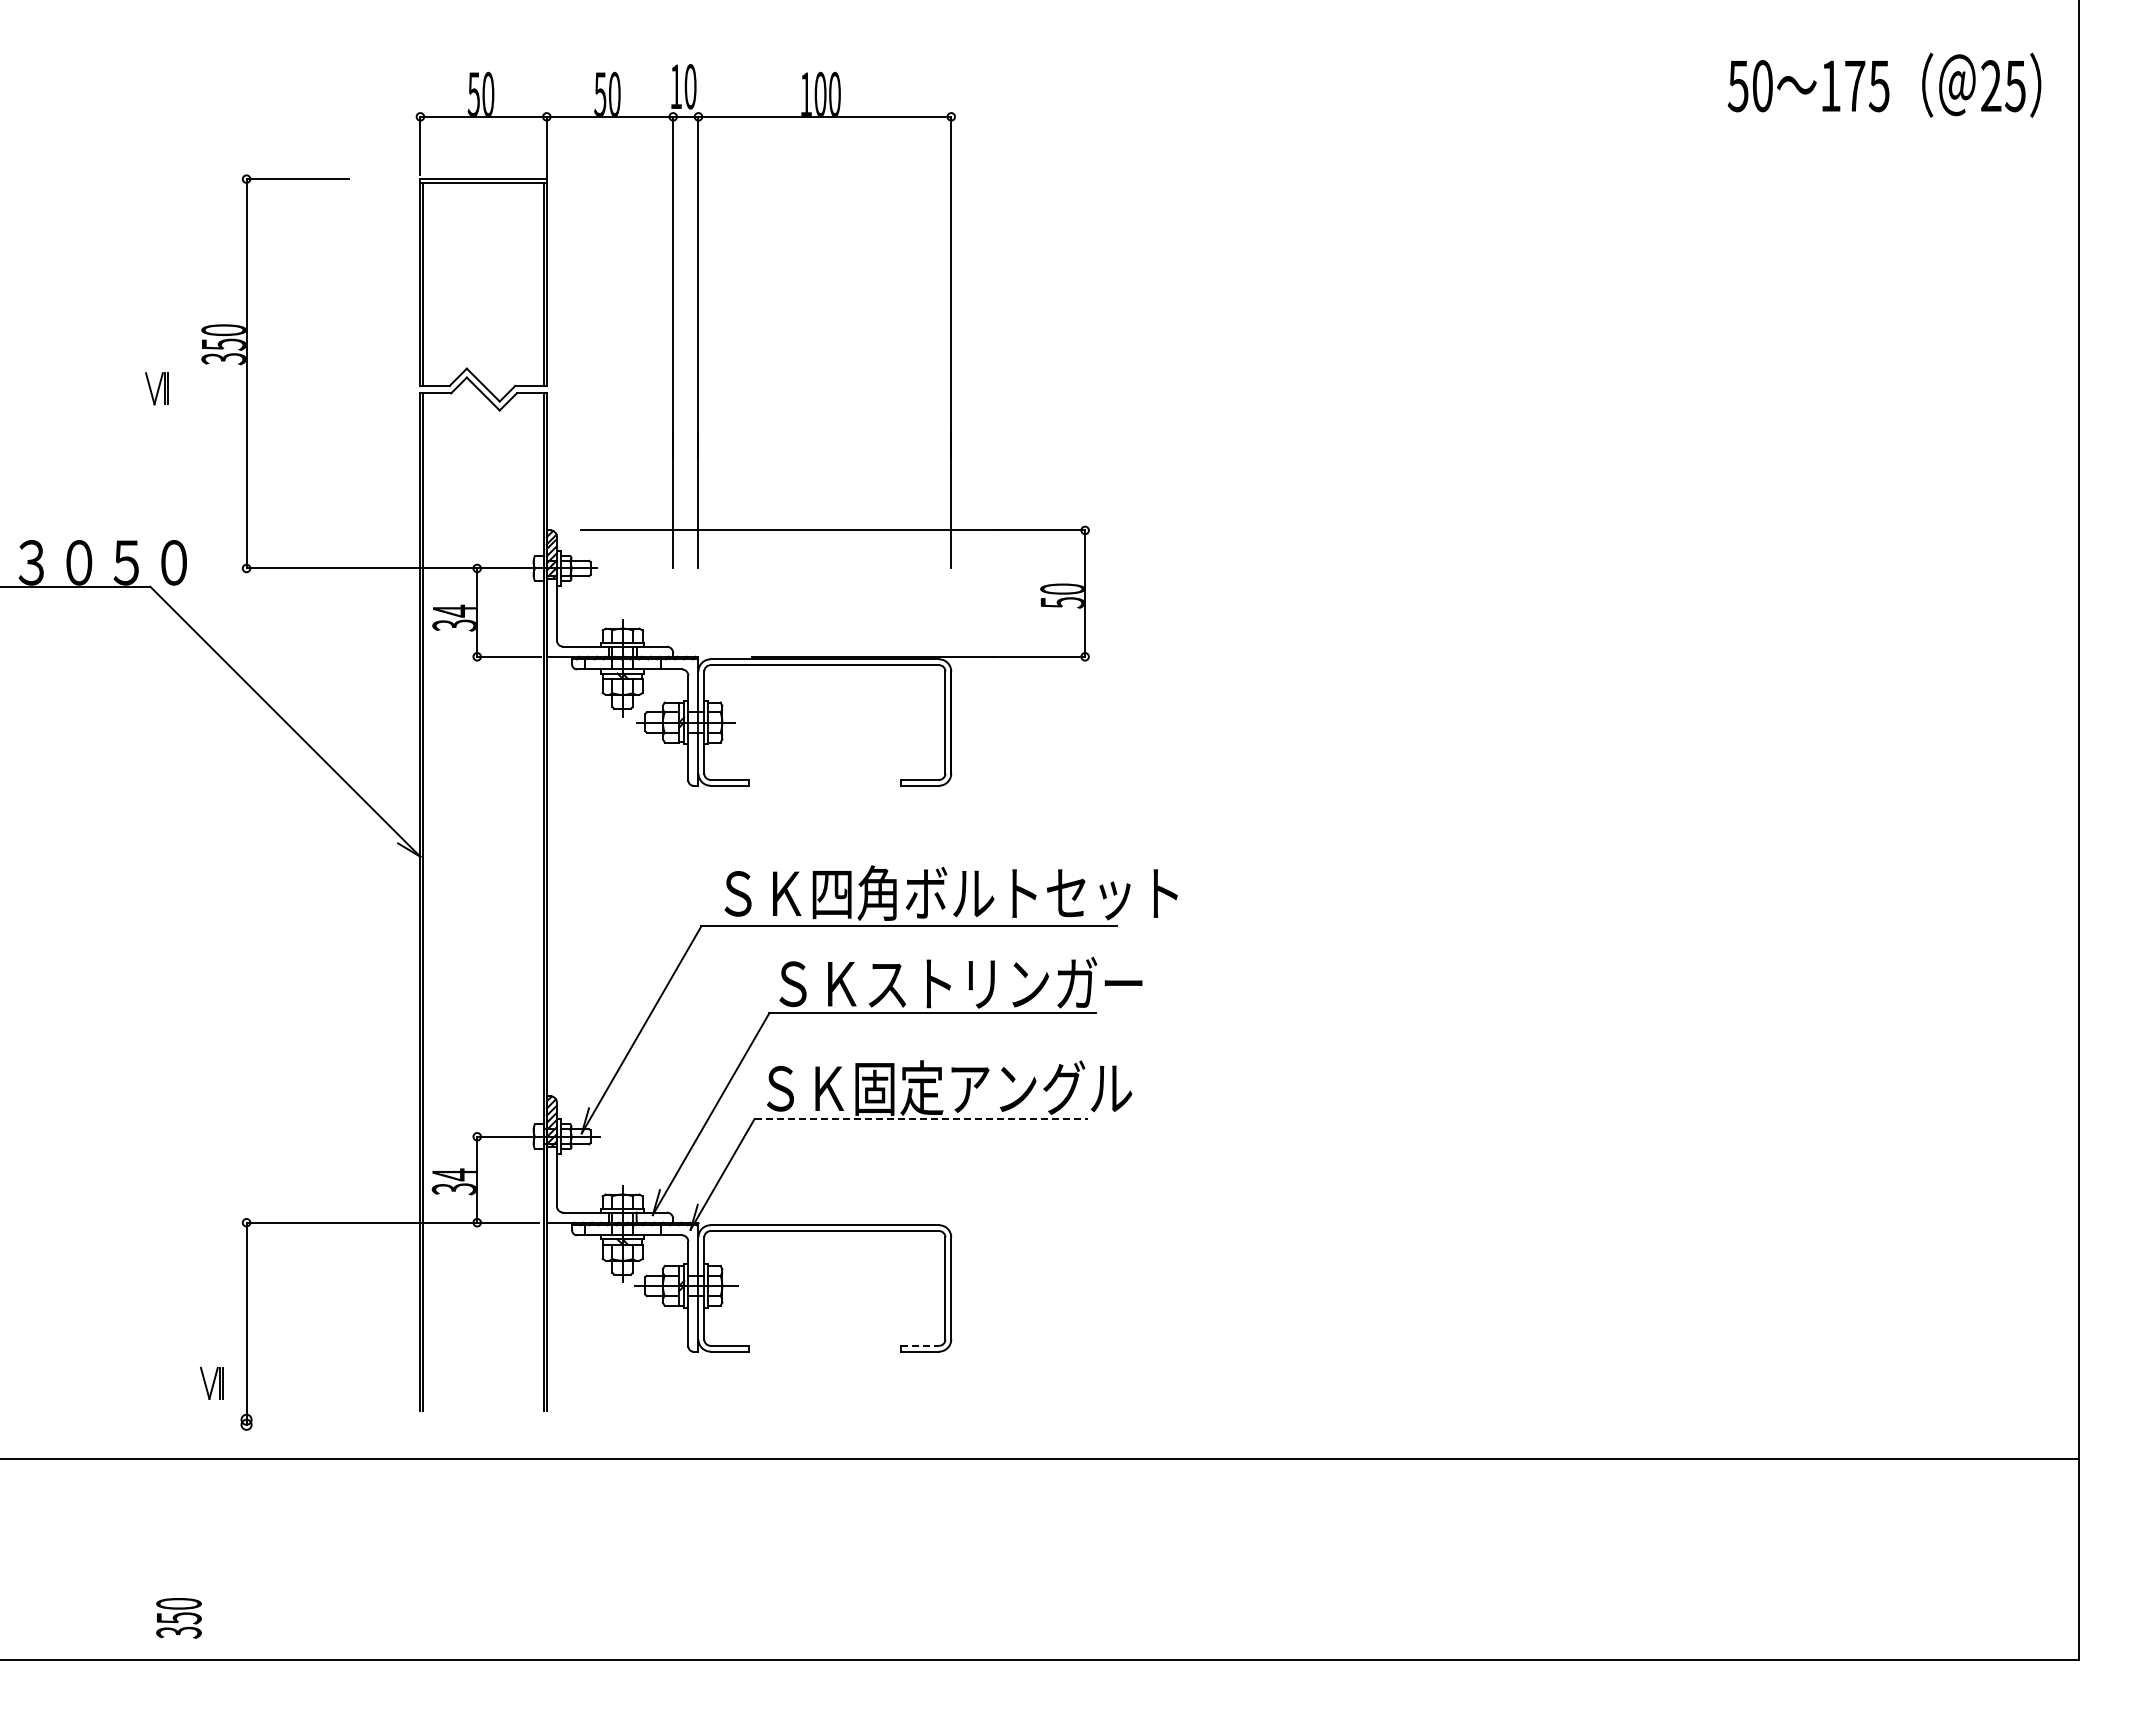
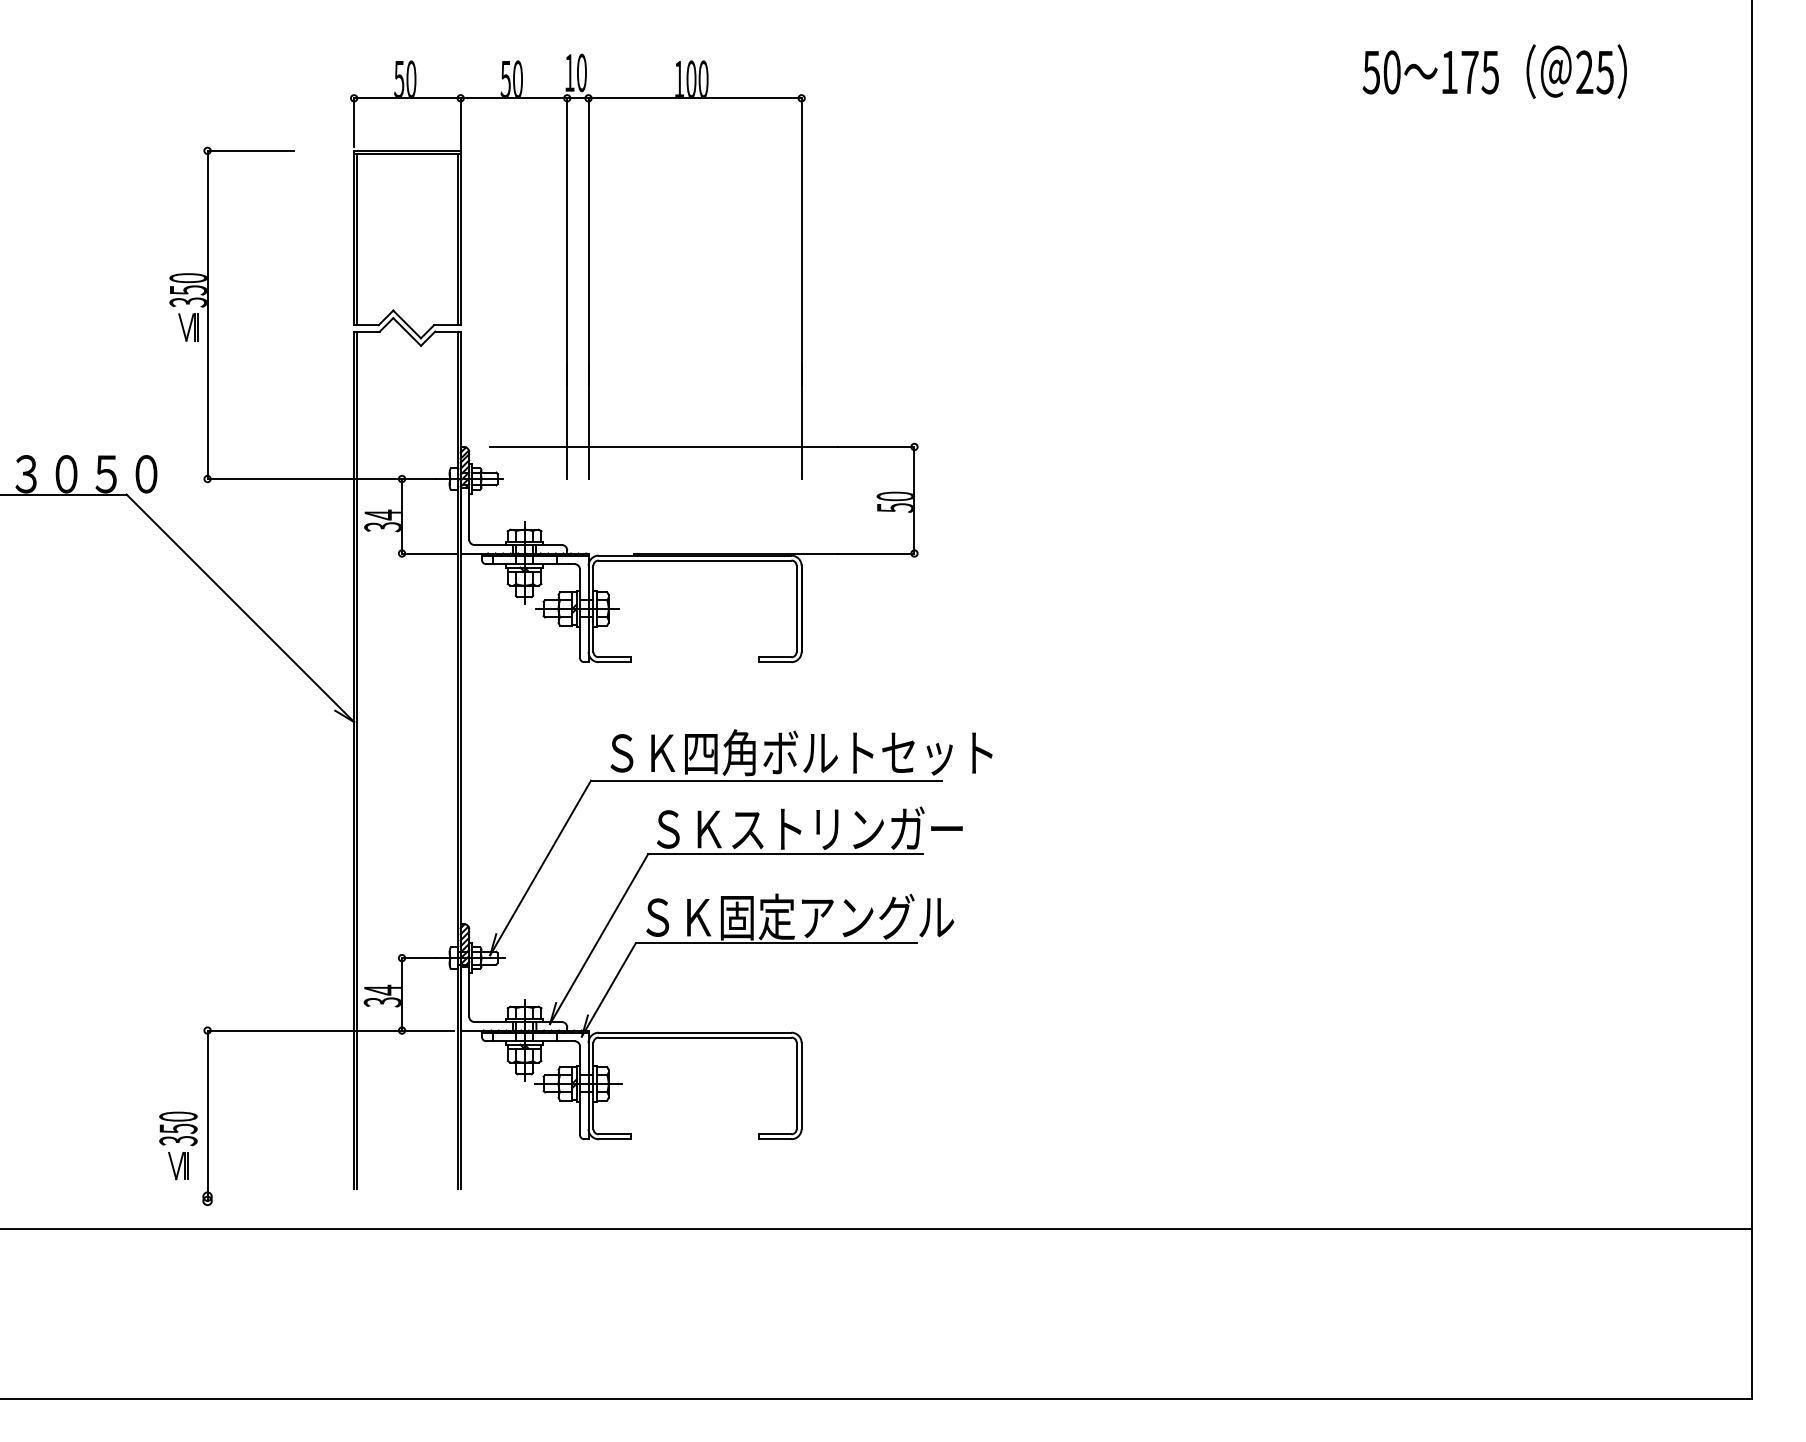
text: (1884, 84) -> (1494, 71), moved
part: (156, 388) -> (188, 327), moved
line: (921, 1119) -> (776, 943), dashed -> solid
line: (920, 1345) -> (775, 1134), dashed -> solid
text: (178, 1618) -> (178, 1129), moved

